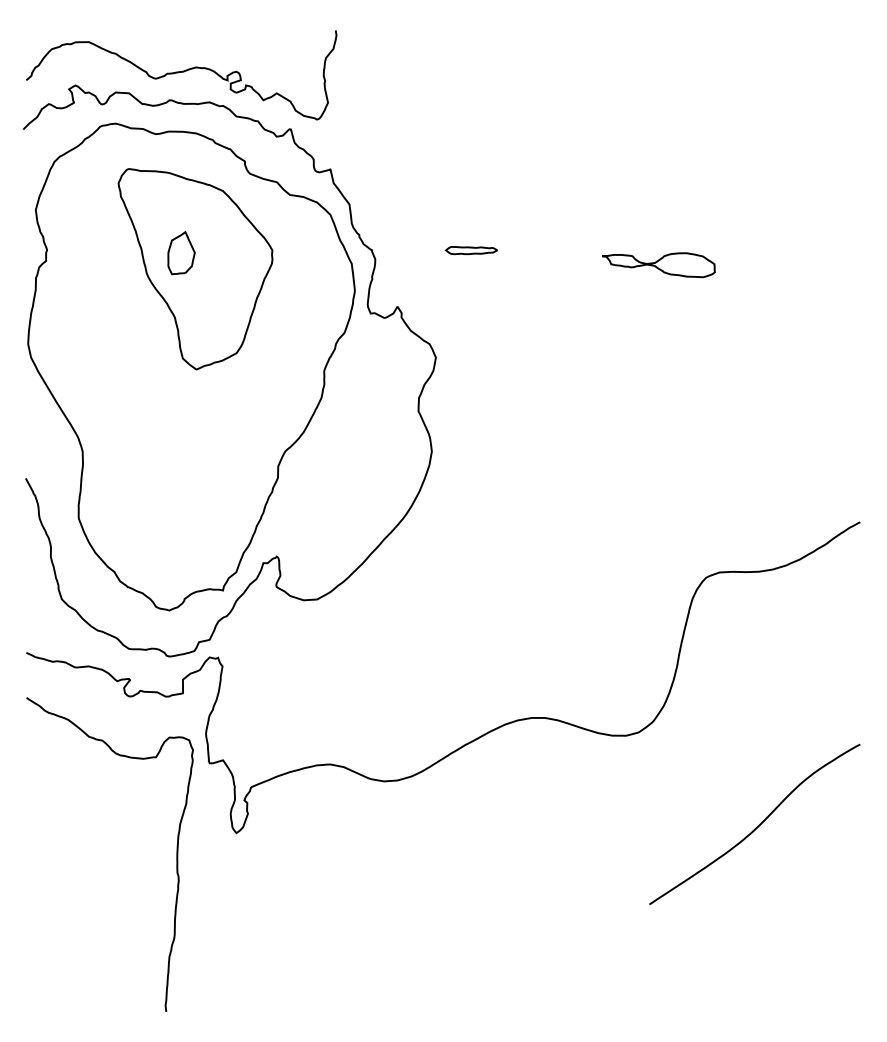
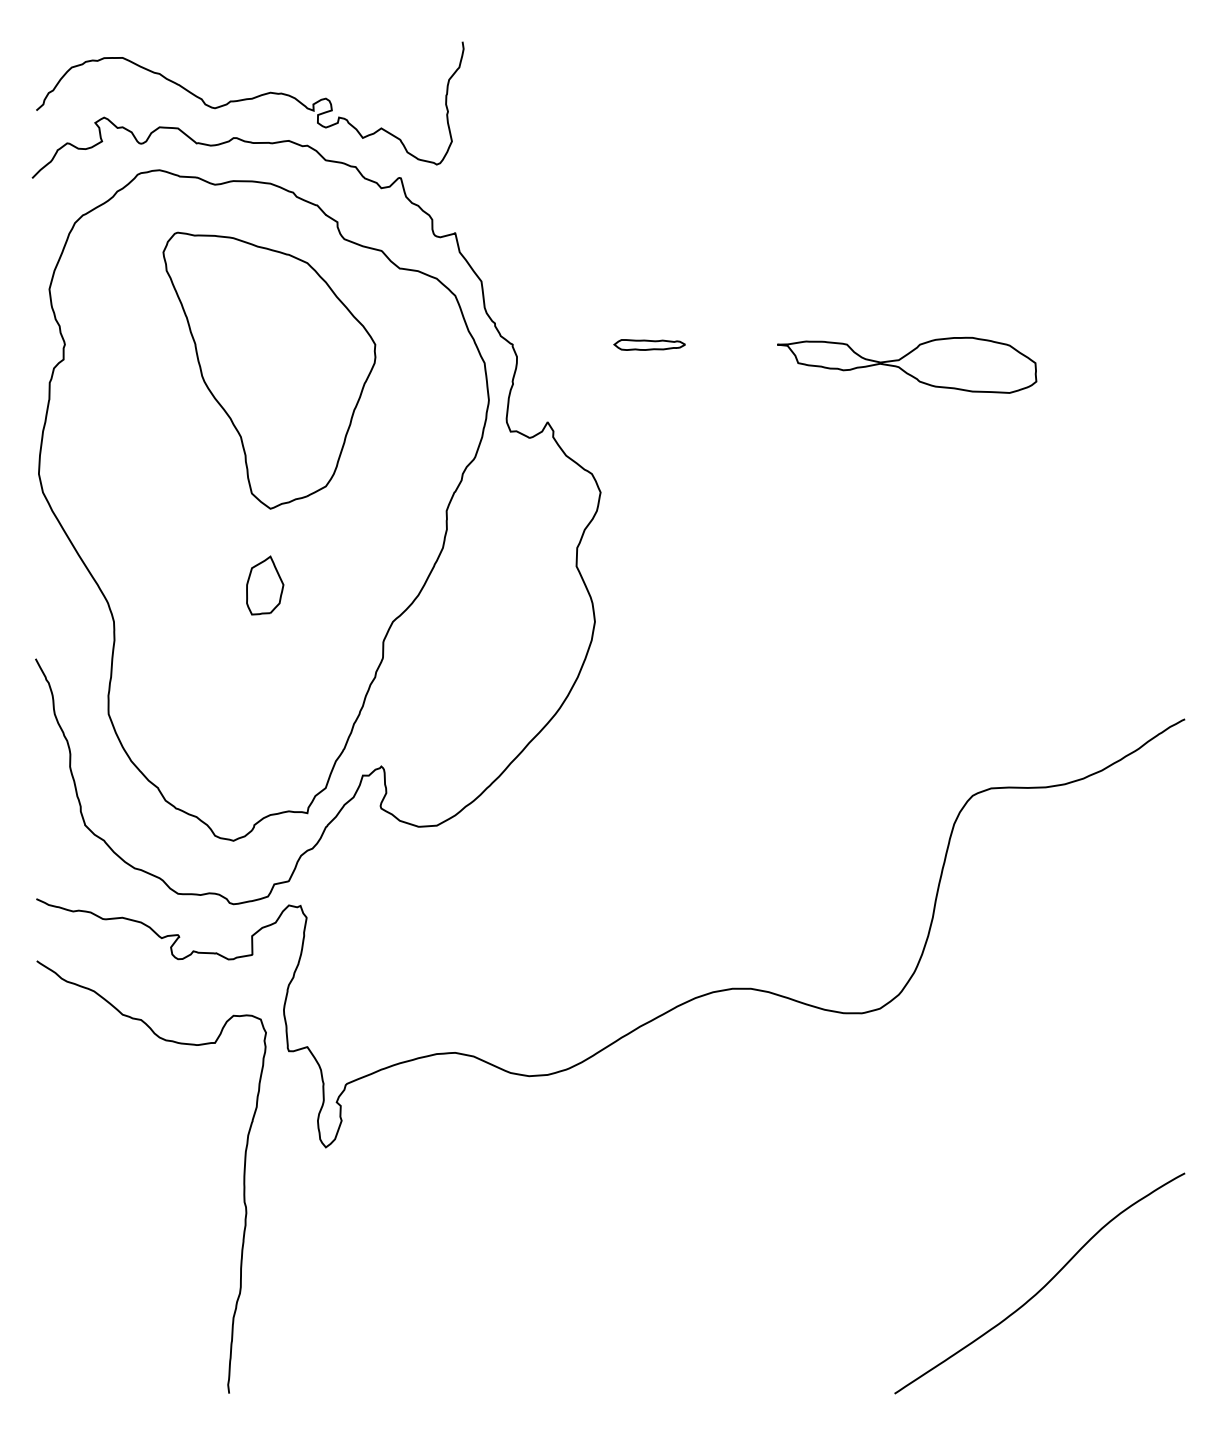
part: (181, 253) -> (265, 585), moved
part: (658, 264) -> (907, 364), size x1.67
curve: (757, 826) -> (1043, 1286), moved

